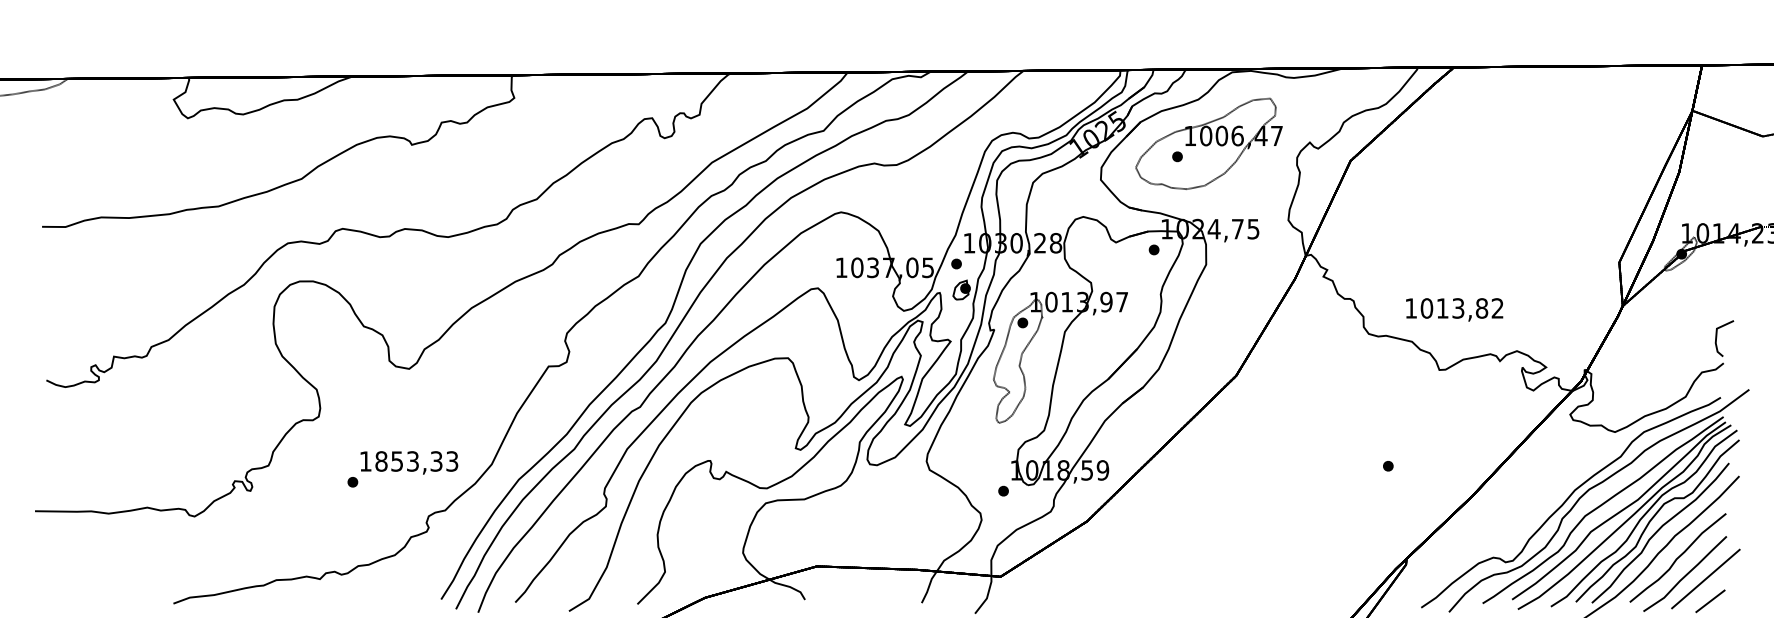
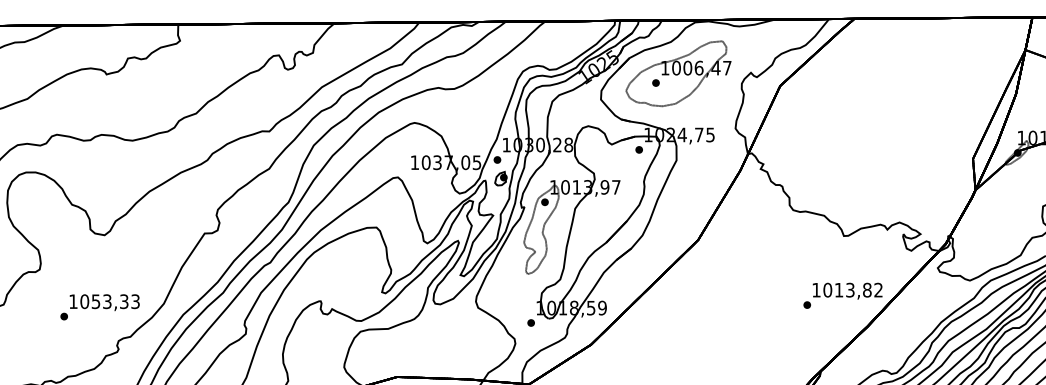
text: (1454, 309) -> (847, 290), moved
text: (381, 461) -> (84, 301), 1853,33 -> 1053,33

